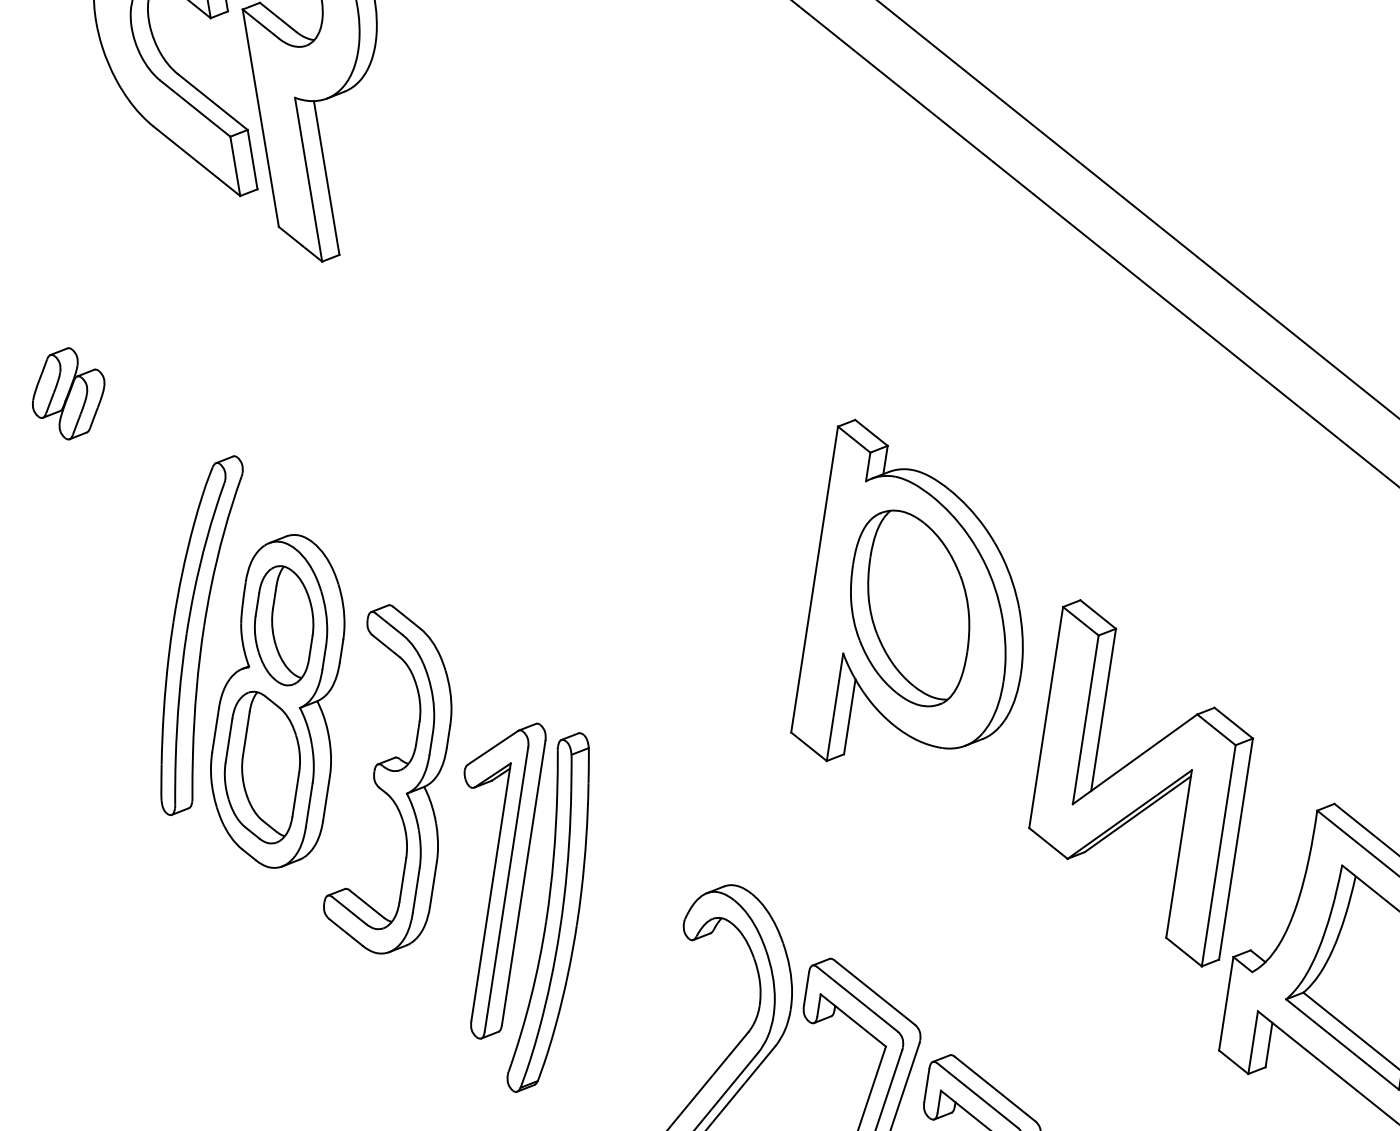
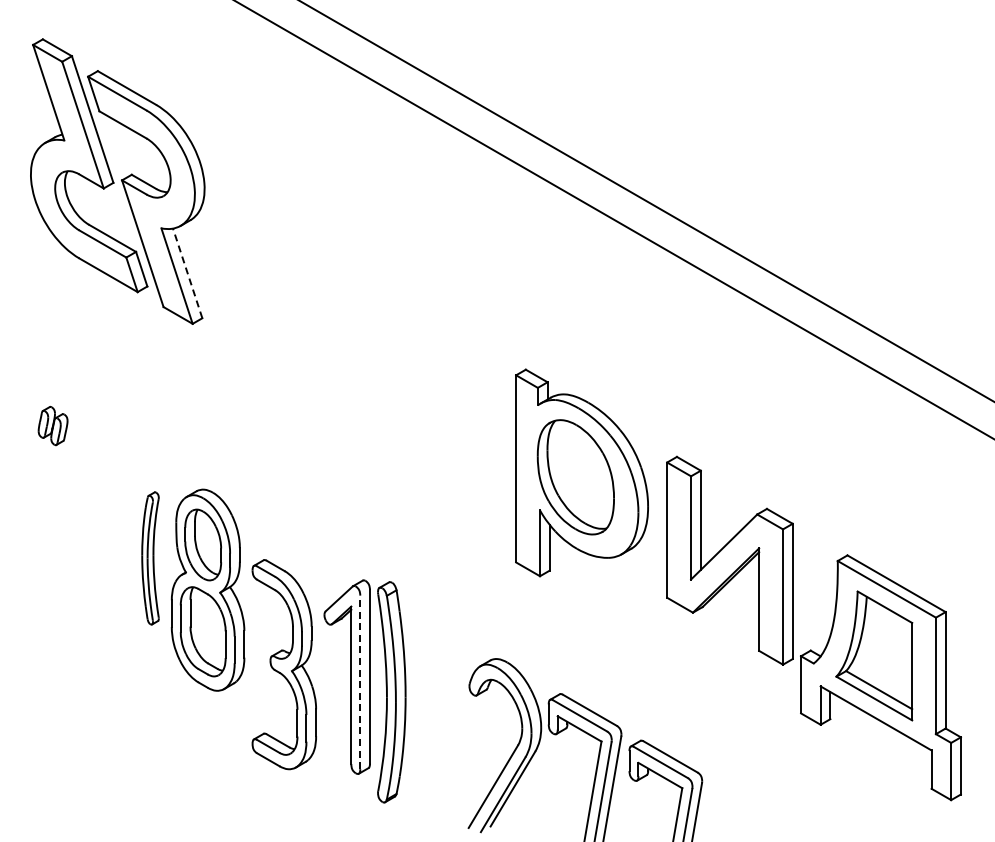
line: (326, 176) -> (187, 272), solid -> dashed
part: (67, 392) -> (52, 425), size x0.7
part: (194, 634) -> (150, 558), size x0.6
part: (394, 780) -> (283, 664), moved
line: (506, 889) -> (360, 682), solid -> dashed

